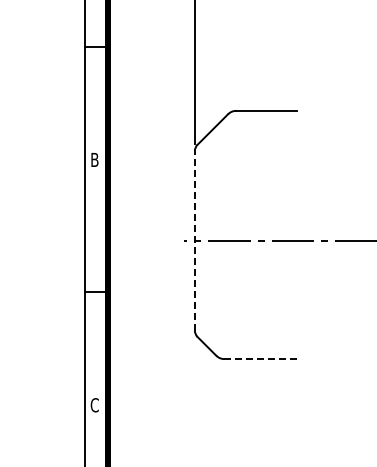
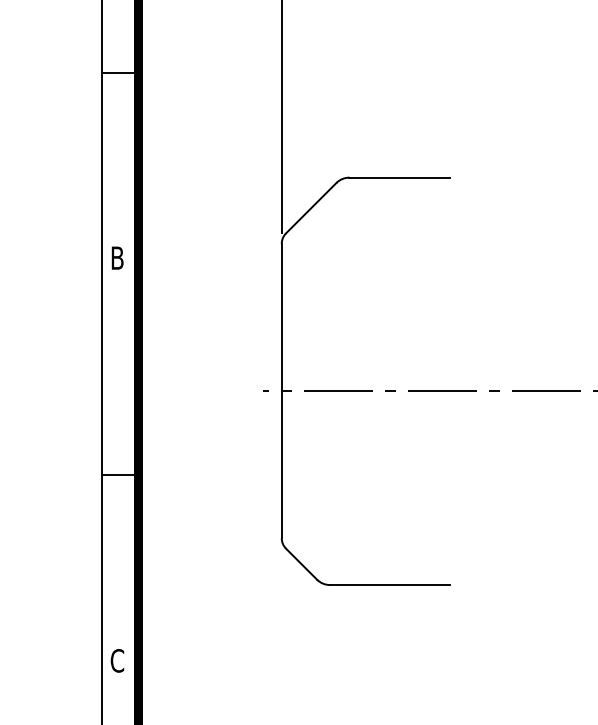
line: (194, 240) -> (281, 390), dashed -> solid
line: (260, 359) -> (389, 585), dashed -> solid

